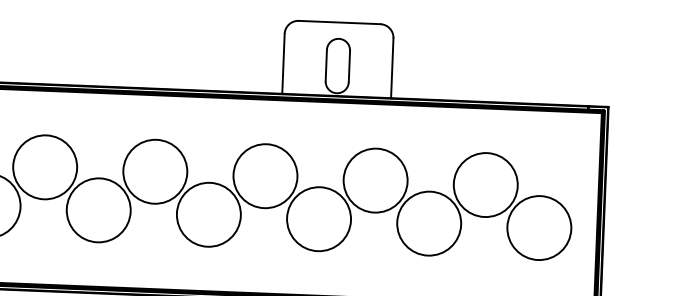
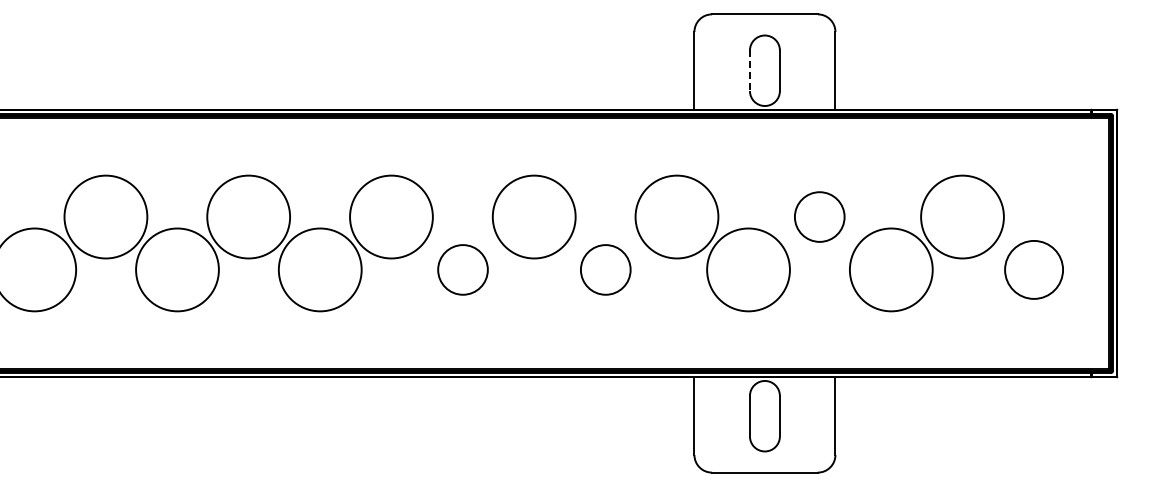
line: (325, 66) -> (749, 71), solid -> dashed
circle: (375, 180) -> (819, 216), size x0.6
circle: (98, 210) -> (462, 269), size x0.6
circle: (208, 214) -> (605, 269), size x0.6
circle: (538, 227) -> (1033, 269), size x0.7

